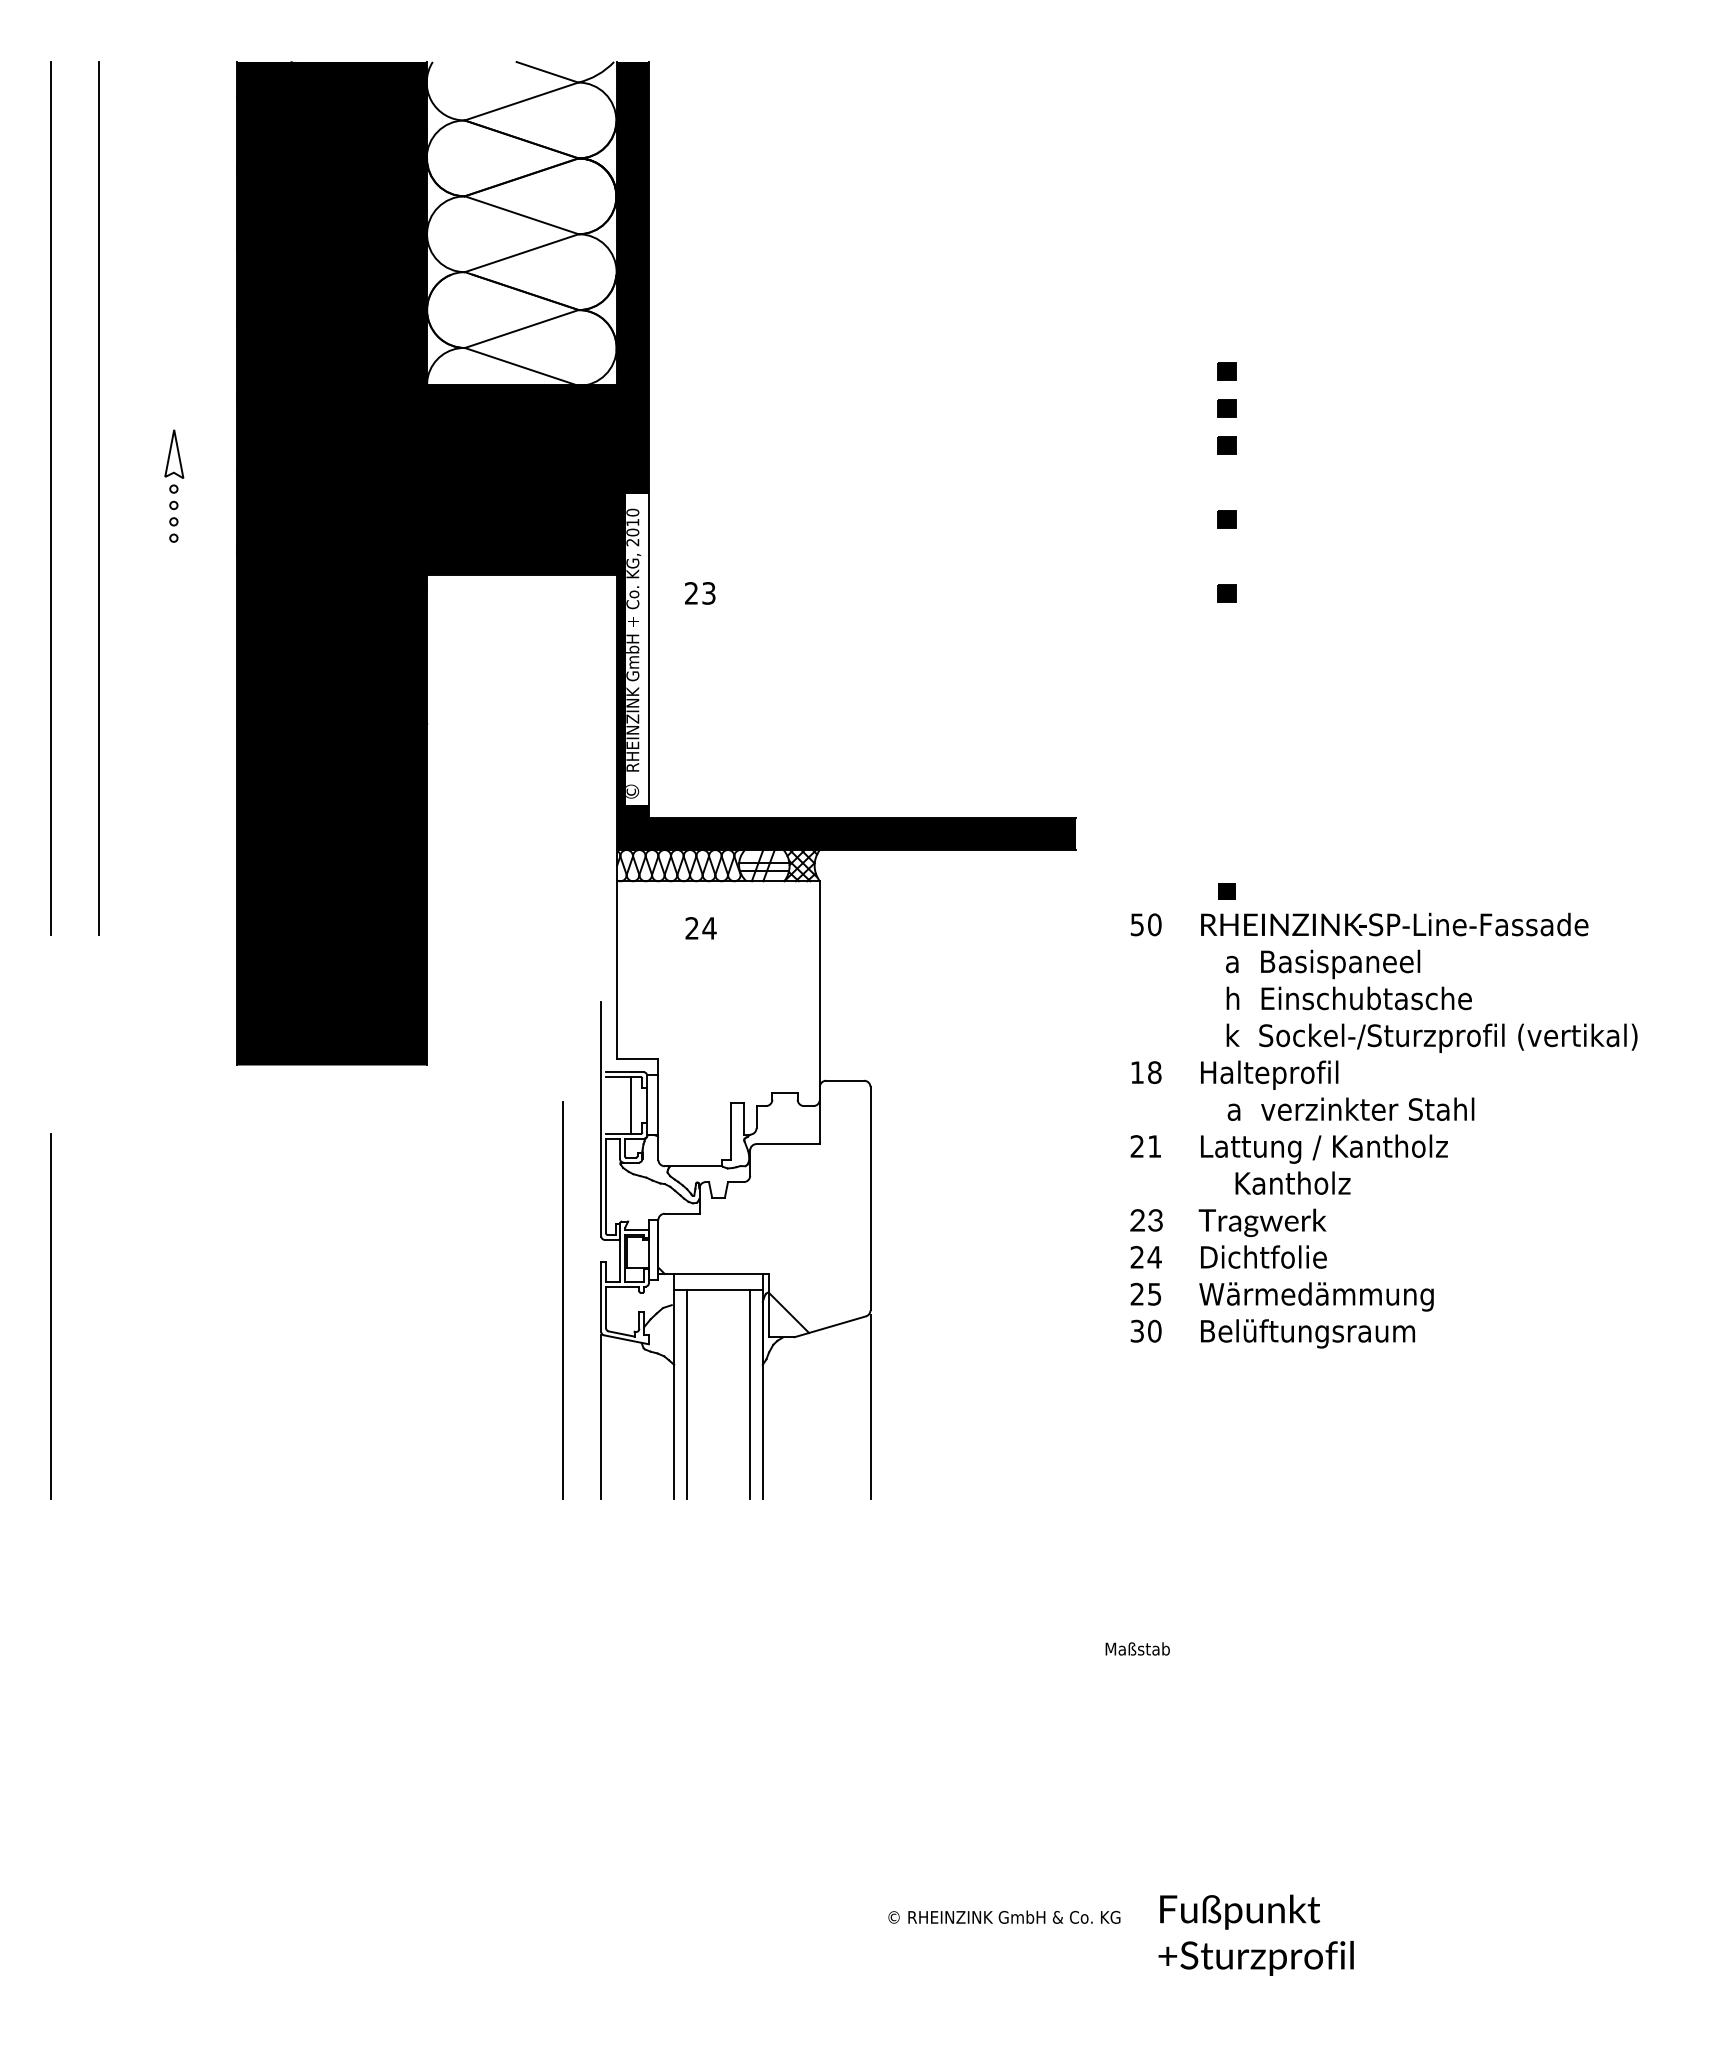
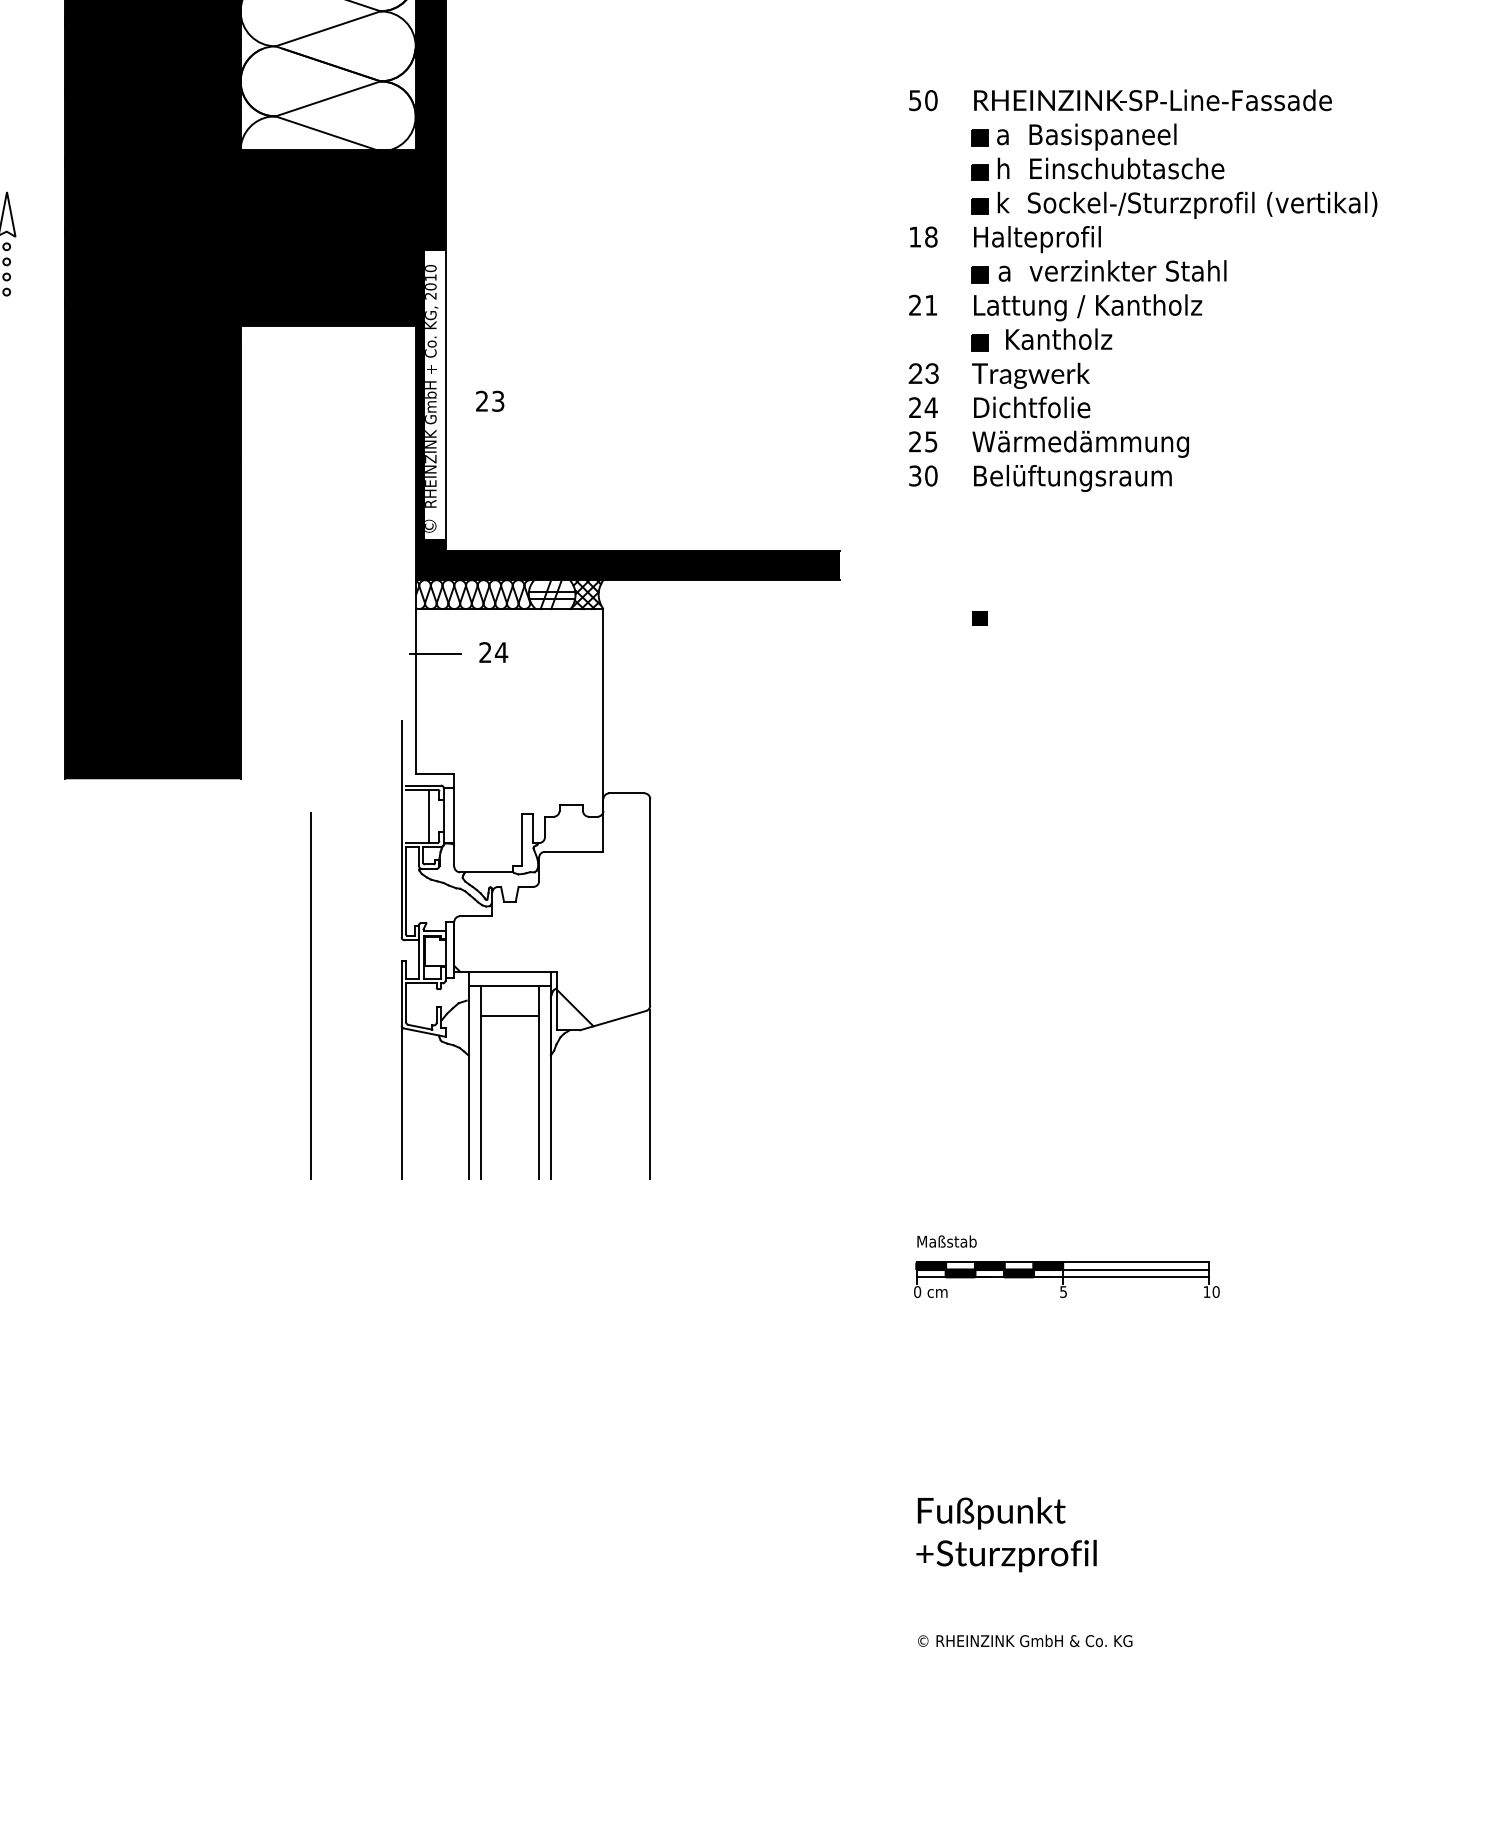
text: (700, 593) -> (490, 401), moved
line: (638, 929) -> (435, 653), added
text: (1383, 1130) -> (1142, 290), moved
line: (562, 1300) -> (310, 996), moved
line: (718, 1321) -> (509, 1015), added
part: (1321, 1607) -> (1066, 1279), added
text: (1137, 1648) -> (946, 1241), moved
text: (1004, 1916) -> (1025, 1640), moved
text: (1255, 1934) -> (1005, 1533), moved

